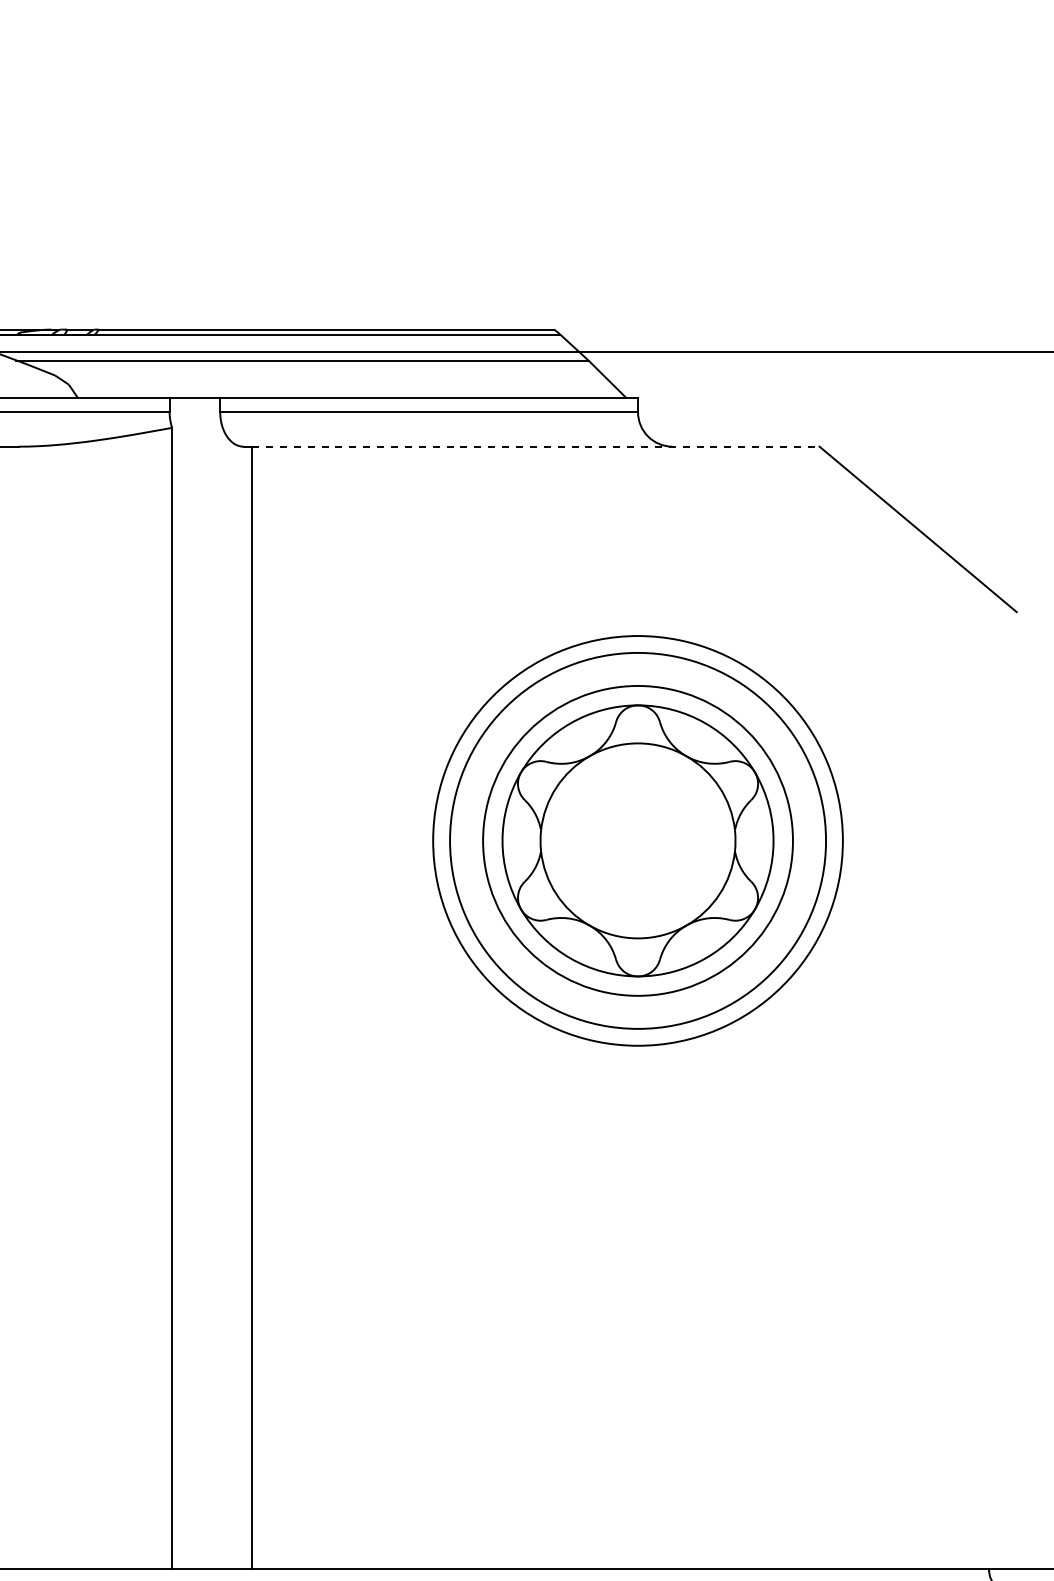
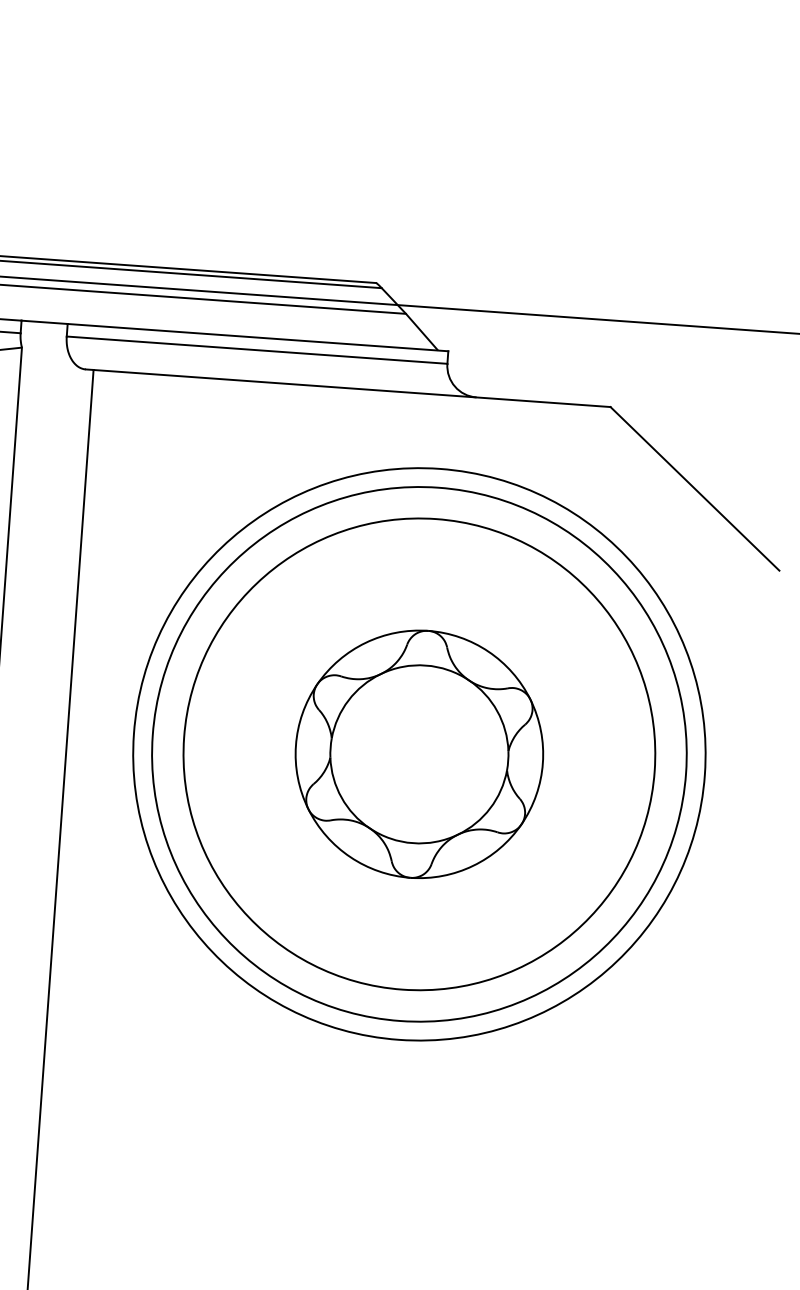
line: (535, 446) -> (351, 388), dashed -> solid
circle: (637, 840) -> (418, 753), size x1.43
circle: (637, 840) -> (418, 753), size x1.67
circle: (637, 840) -> (418, 753), size x1.67

